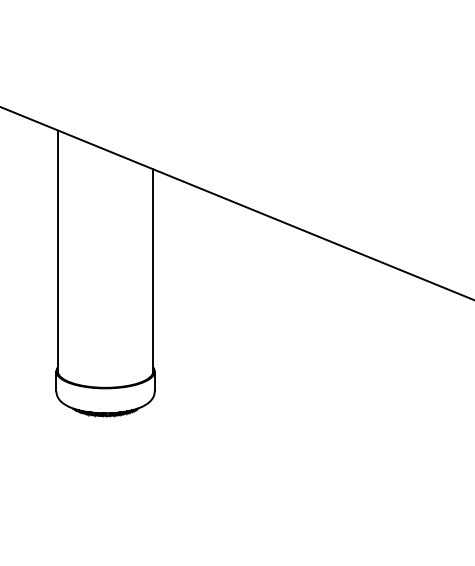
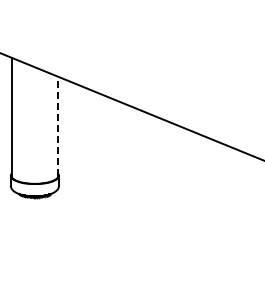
line: (153, 270) -> (58, 126), solid -> dashed

